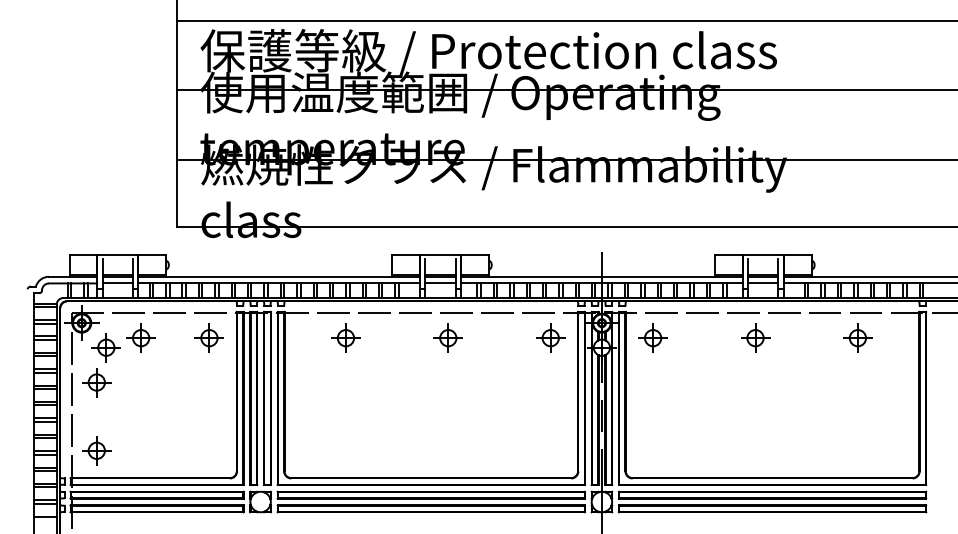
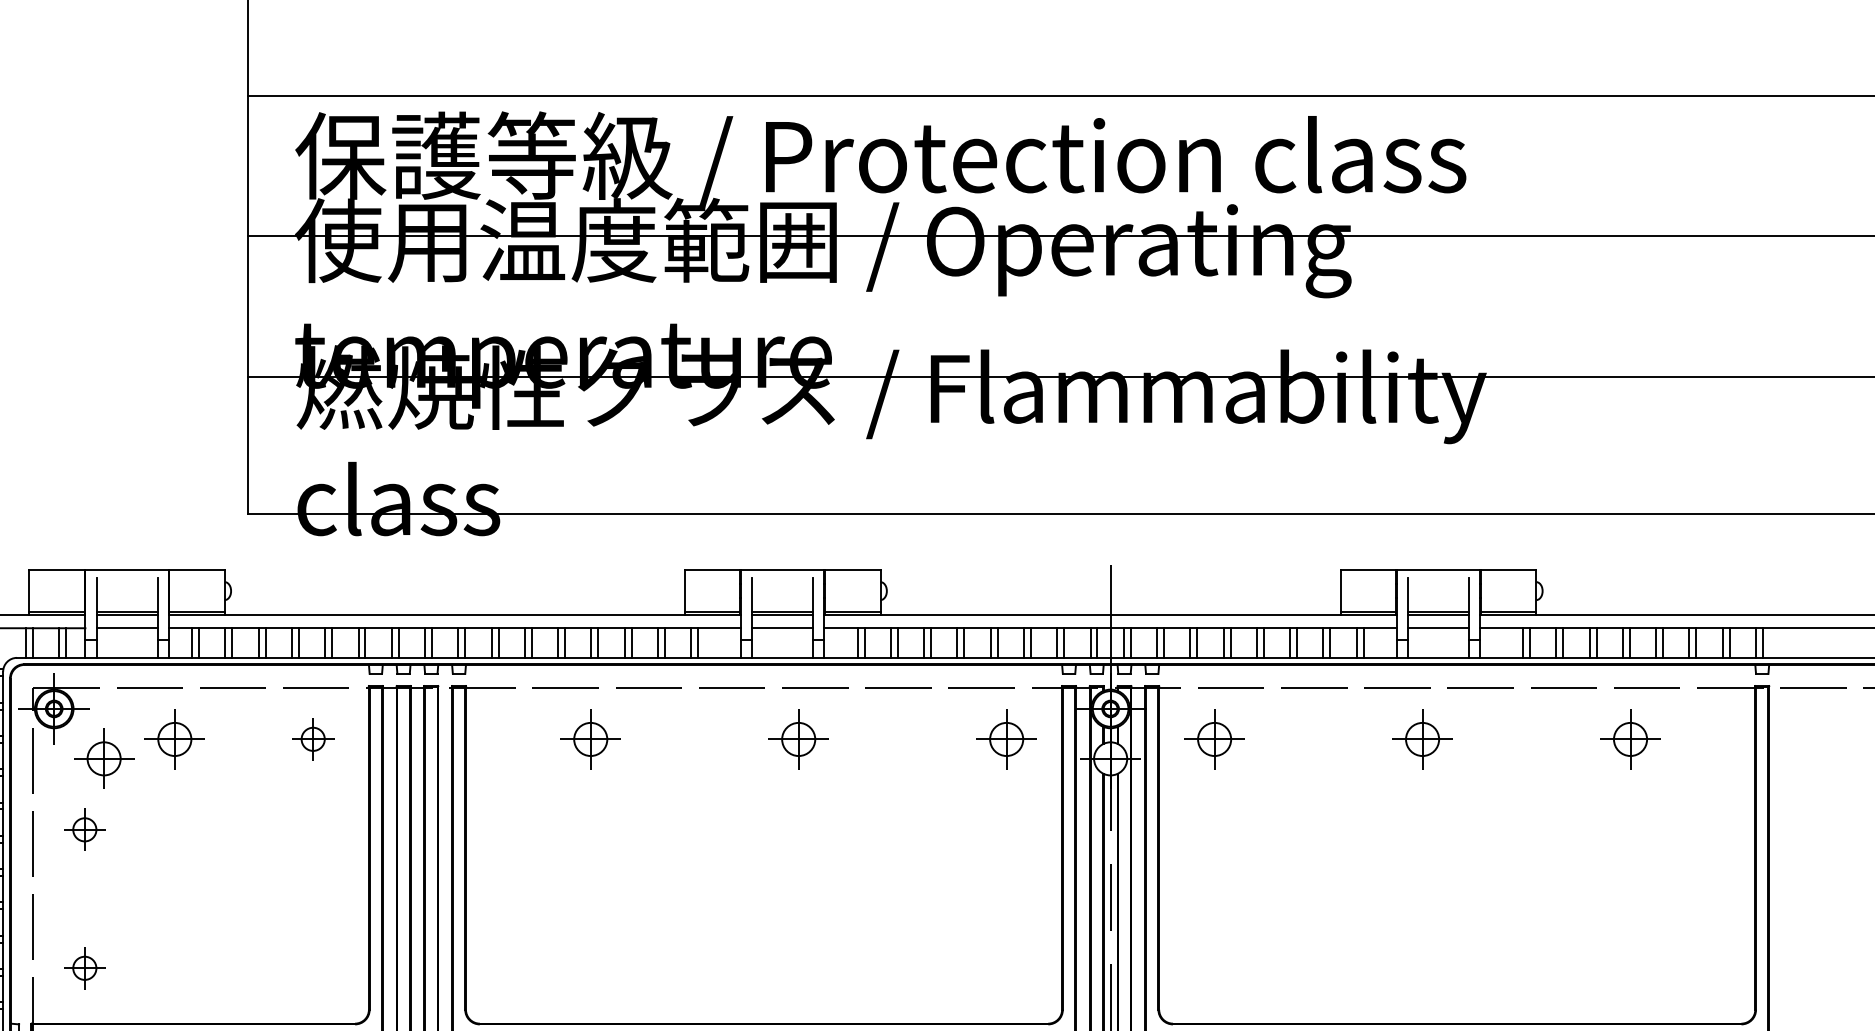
part: (208, 337) -> (311, 738), size x0.7
part: (96, 382) -> (84, 829), size x0.7
part: (96, 450) -> (84, 967), size x0.7

